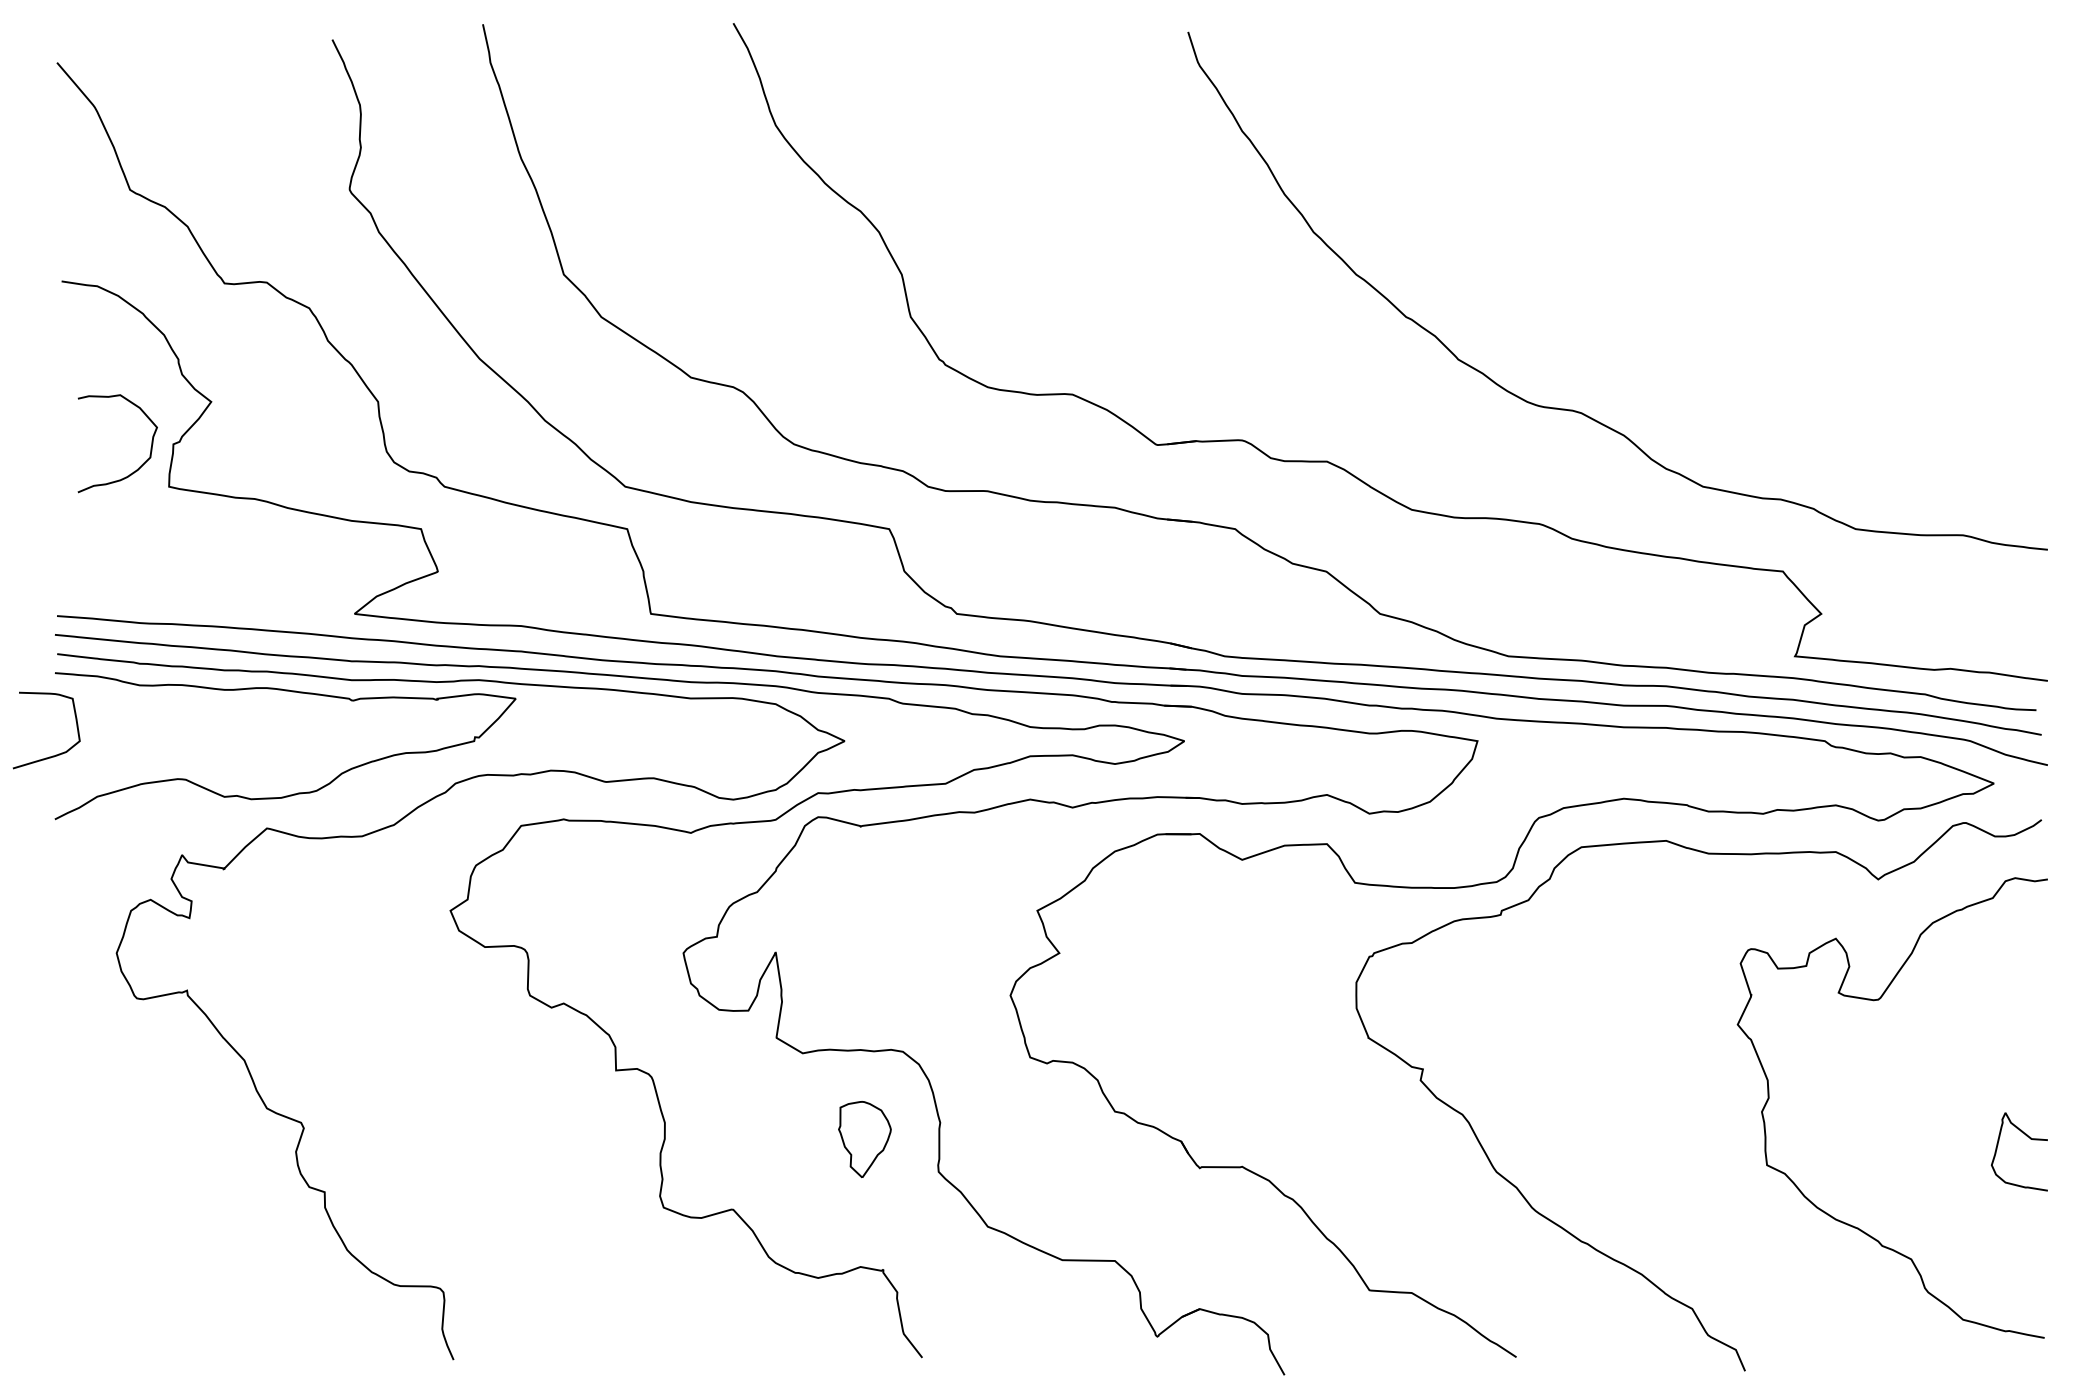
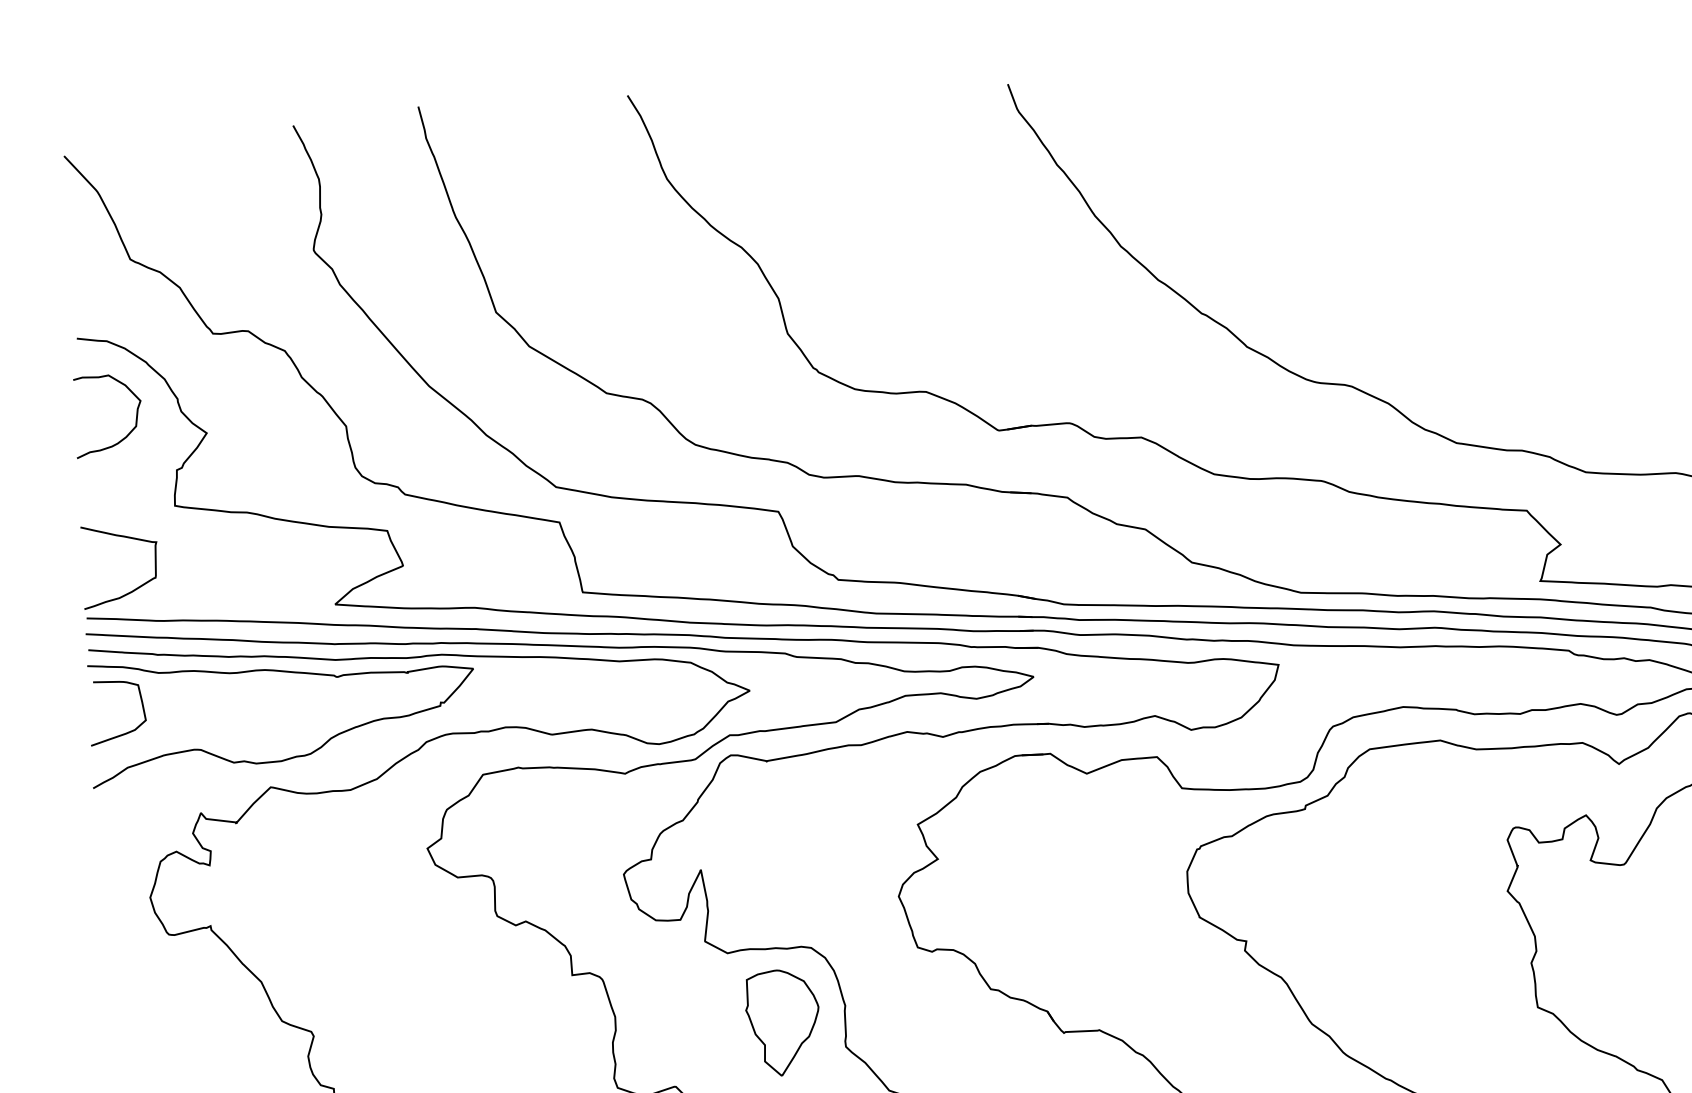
curve: (140, 465) -> (128, 433), moved
curve: (114, 584) -> (133, 589), added
curve: (52, 755) -> (123, 733), moved
part: (864, 1139) -> (782, 1022), size x1.67

